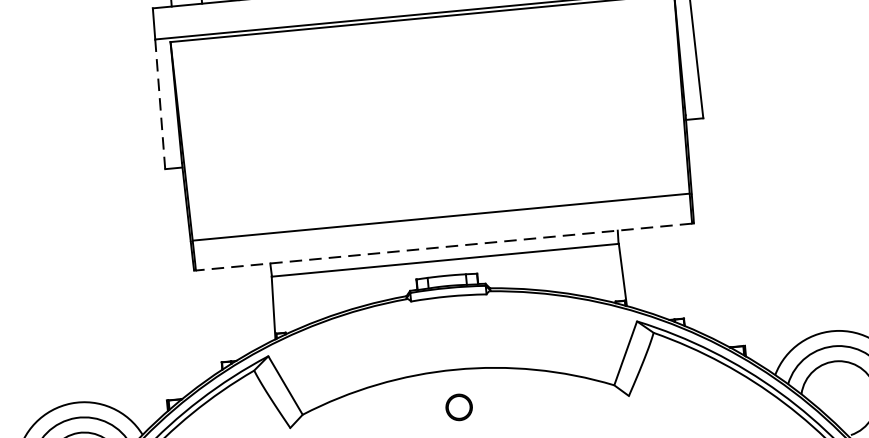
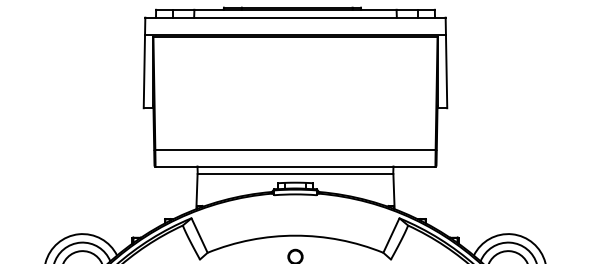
line: (160, 103) -> (144, 71), dashed -> solid
line: (444, 247) -> (295, 166), dashed -> solid

